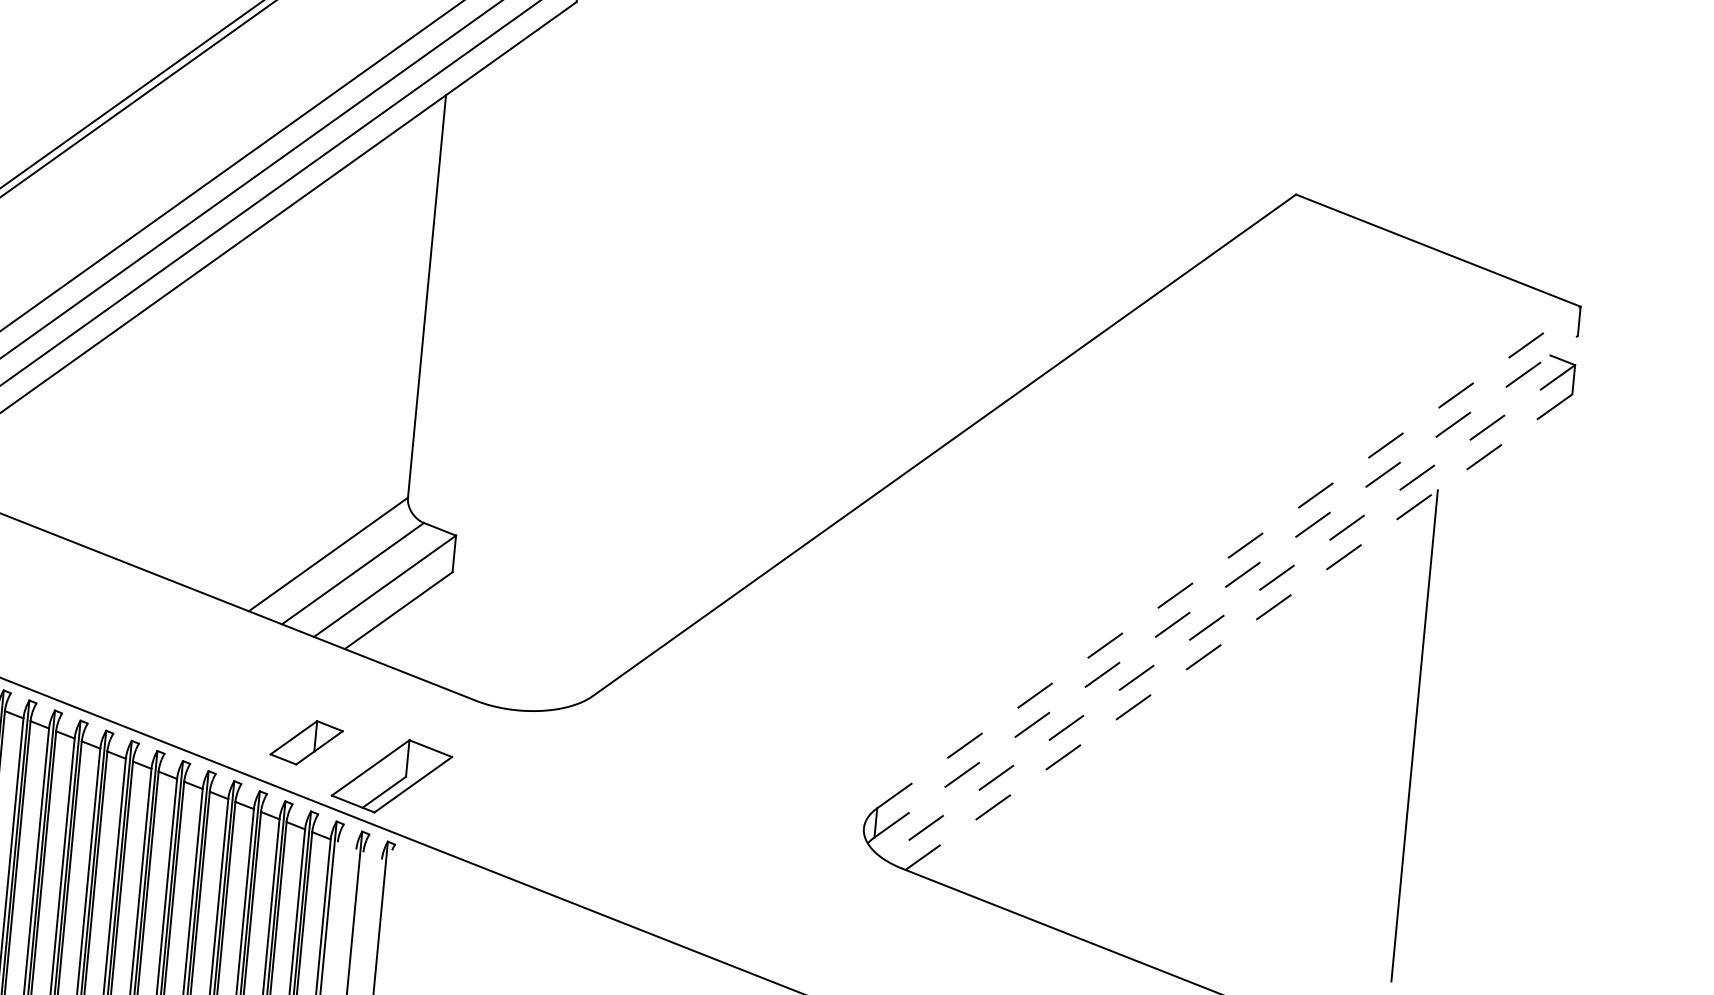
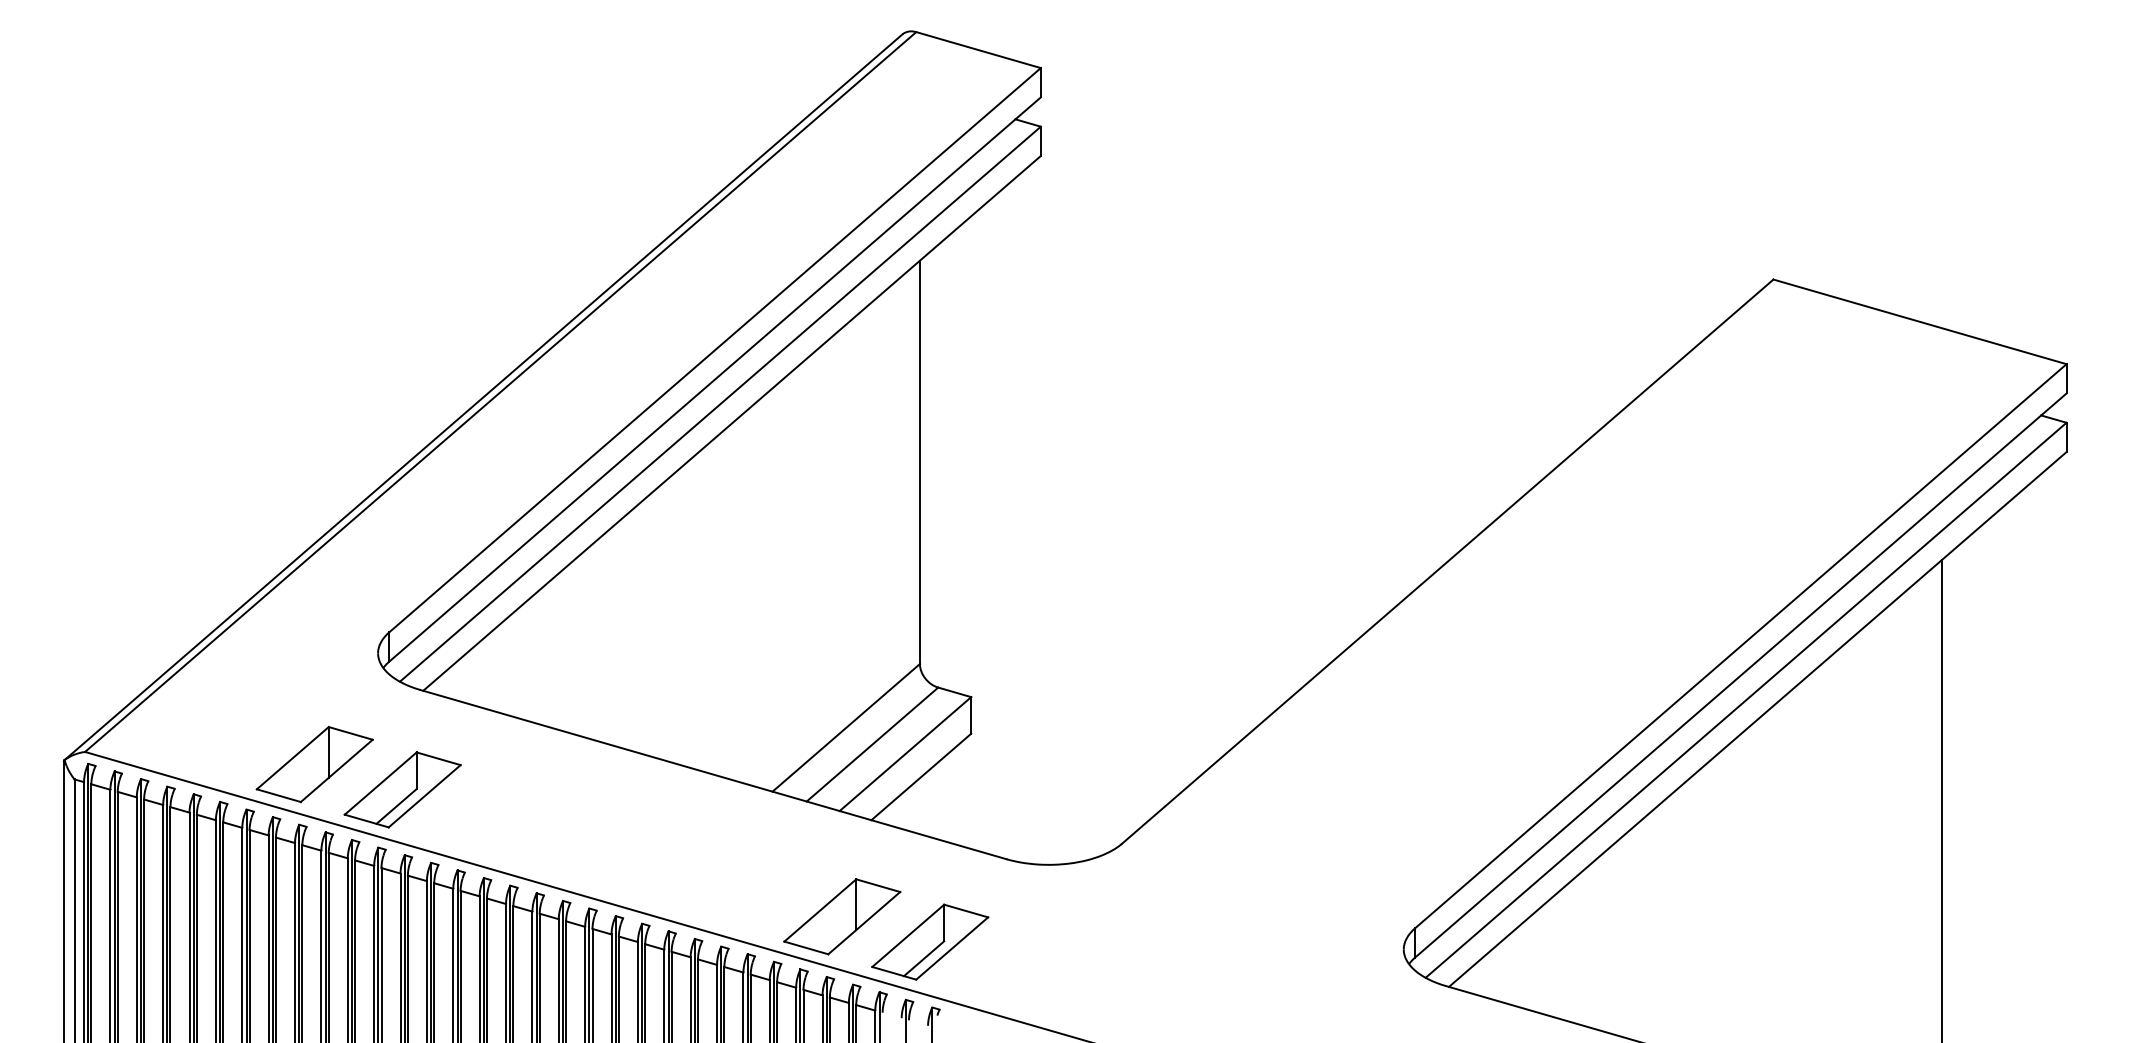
line: (1228, 557) -> (1740, 646), dashed -> solid
line: (1225, 586) -> (1740, 675), dashed -> solid
line: (1229, 612) -> (1746, 700), dashed -> solid
line: (1239, 632) -> (1758, 719), dashed -> solid
part: (306, 742) -> (842, 916), size x1.67

